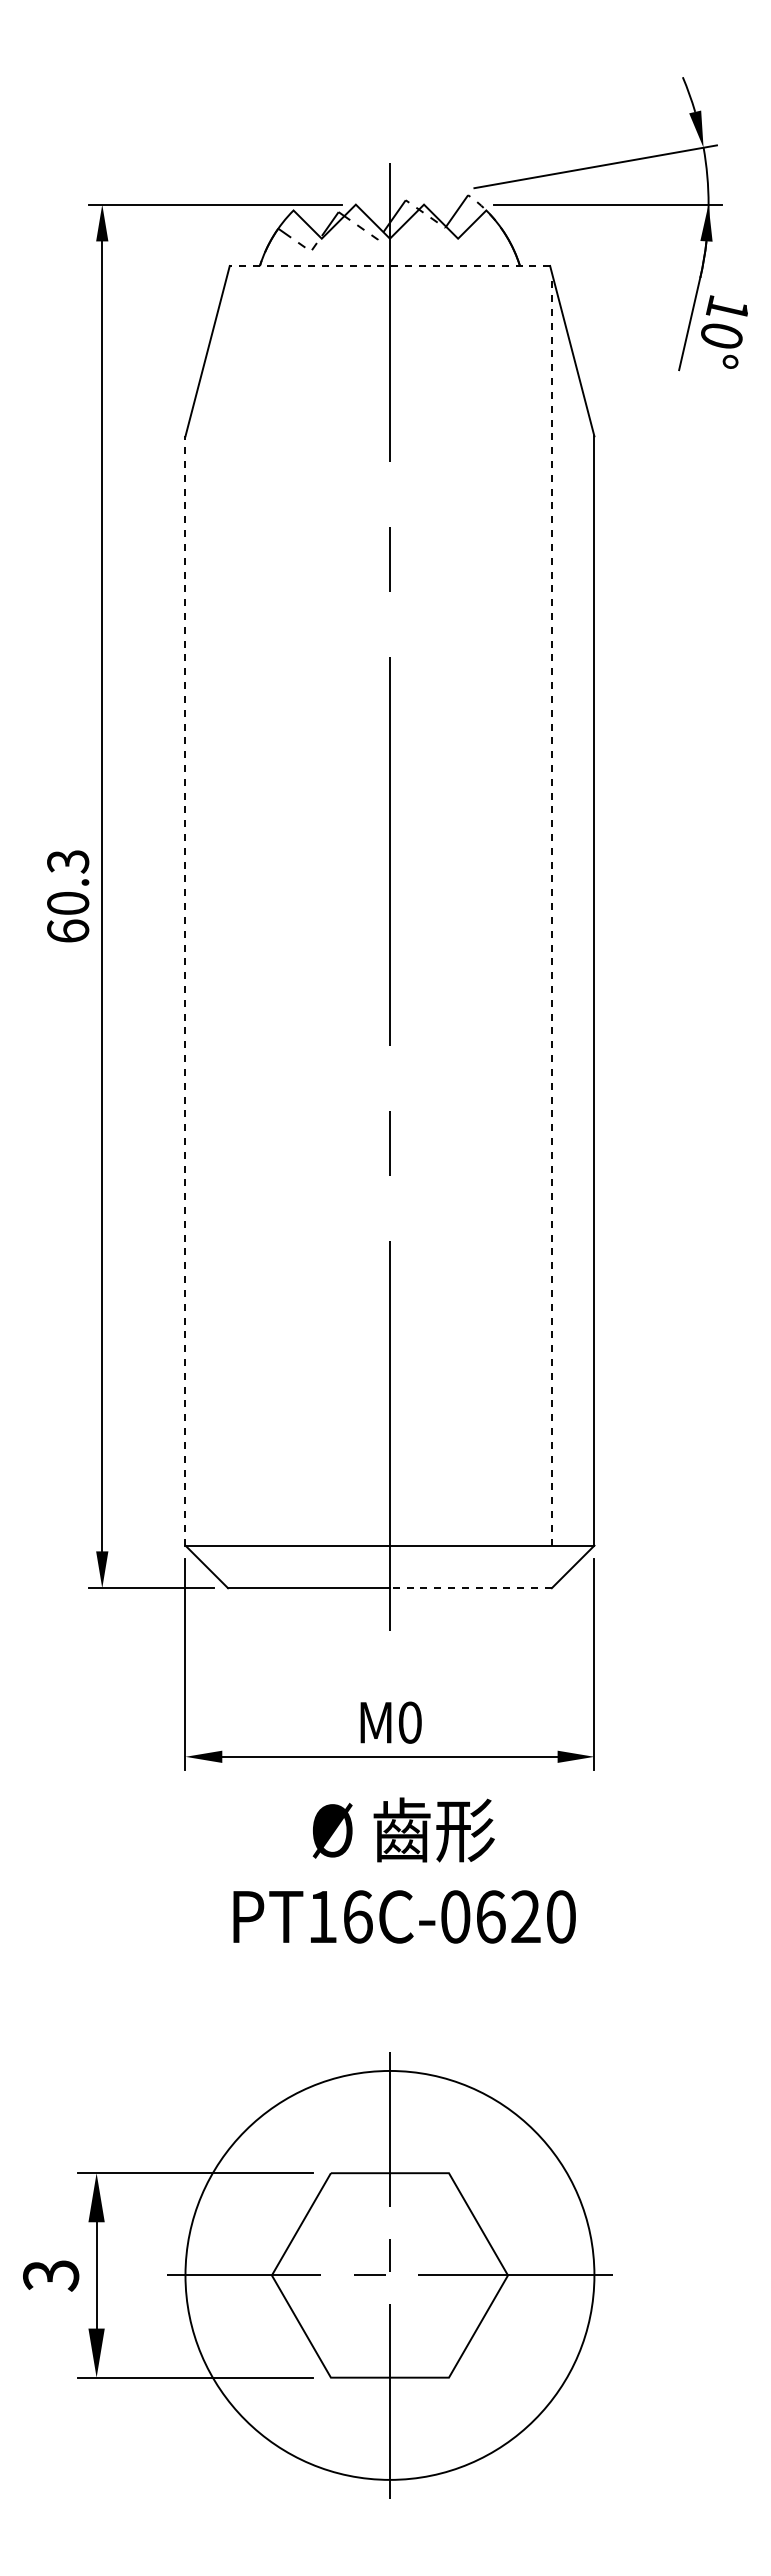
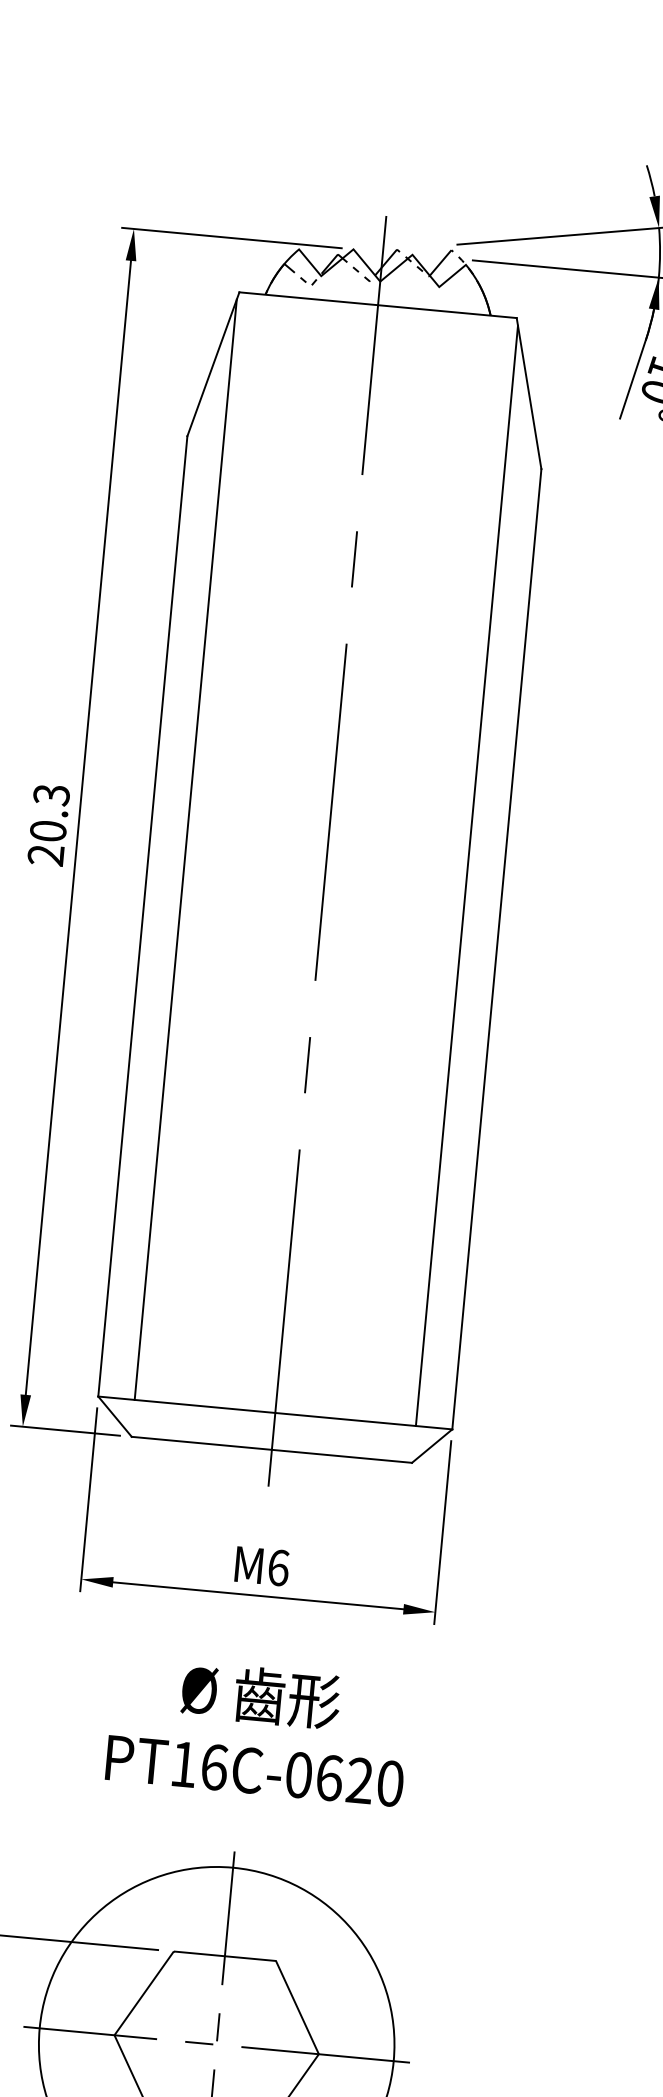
line: (389, 265) -> (377, 304), dashed -> solid
line: (227, 909) -> (185, 849), added
line: (552, 910) -> (467, 876), dashed -> solid
text: (68, 930) -> (46, 854), 60.3 -> 20.3
line: (185, 991) -> (142, 916), dashed -> solid
line: (470, 1588) -> (341, 1456), dashed -> solid
text: (410, 1722) -> (278, 1567), 0 -> 6
text: (404, 1870) -> (258, 1730), moved

